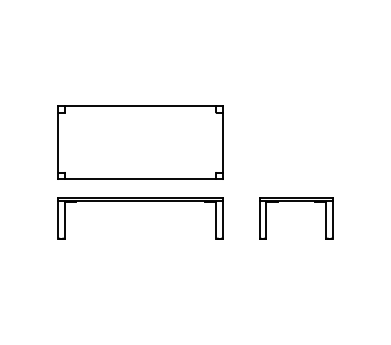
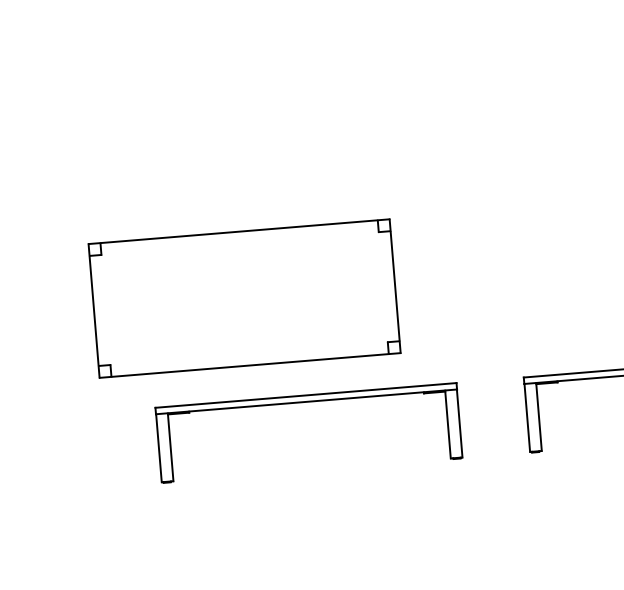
part: (140, 142) -> (244, 298), moved

